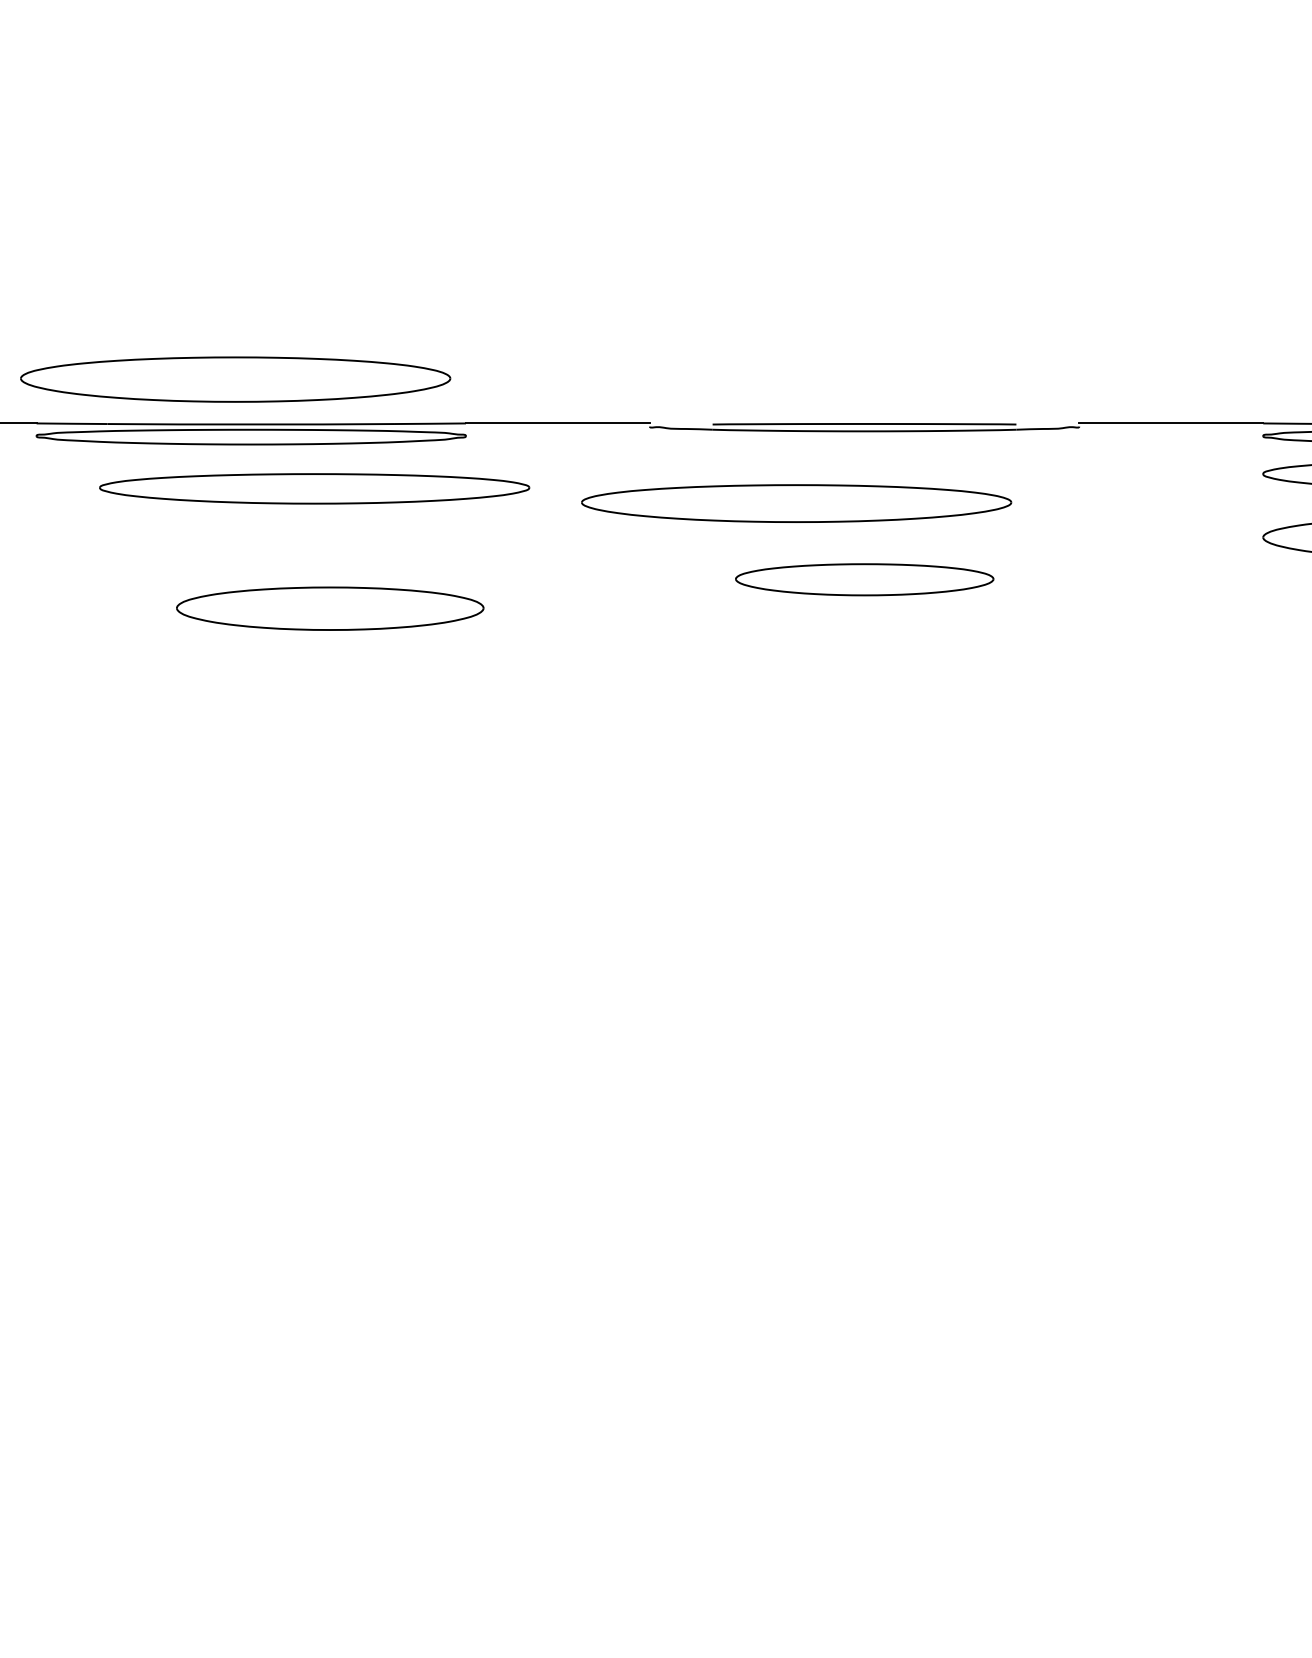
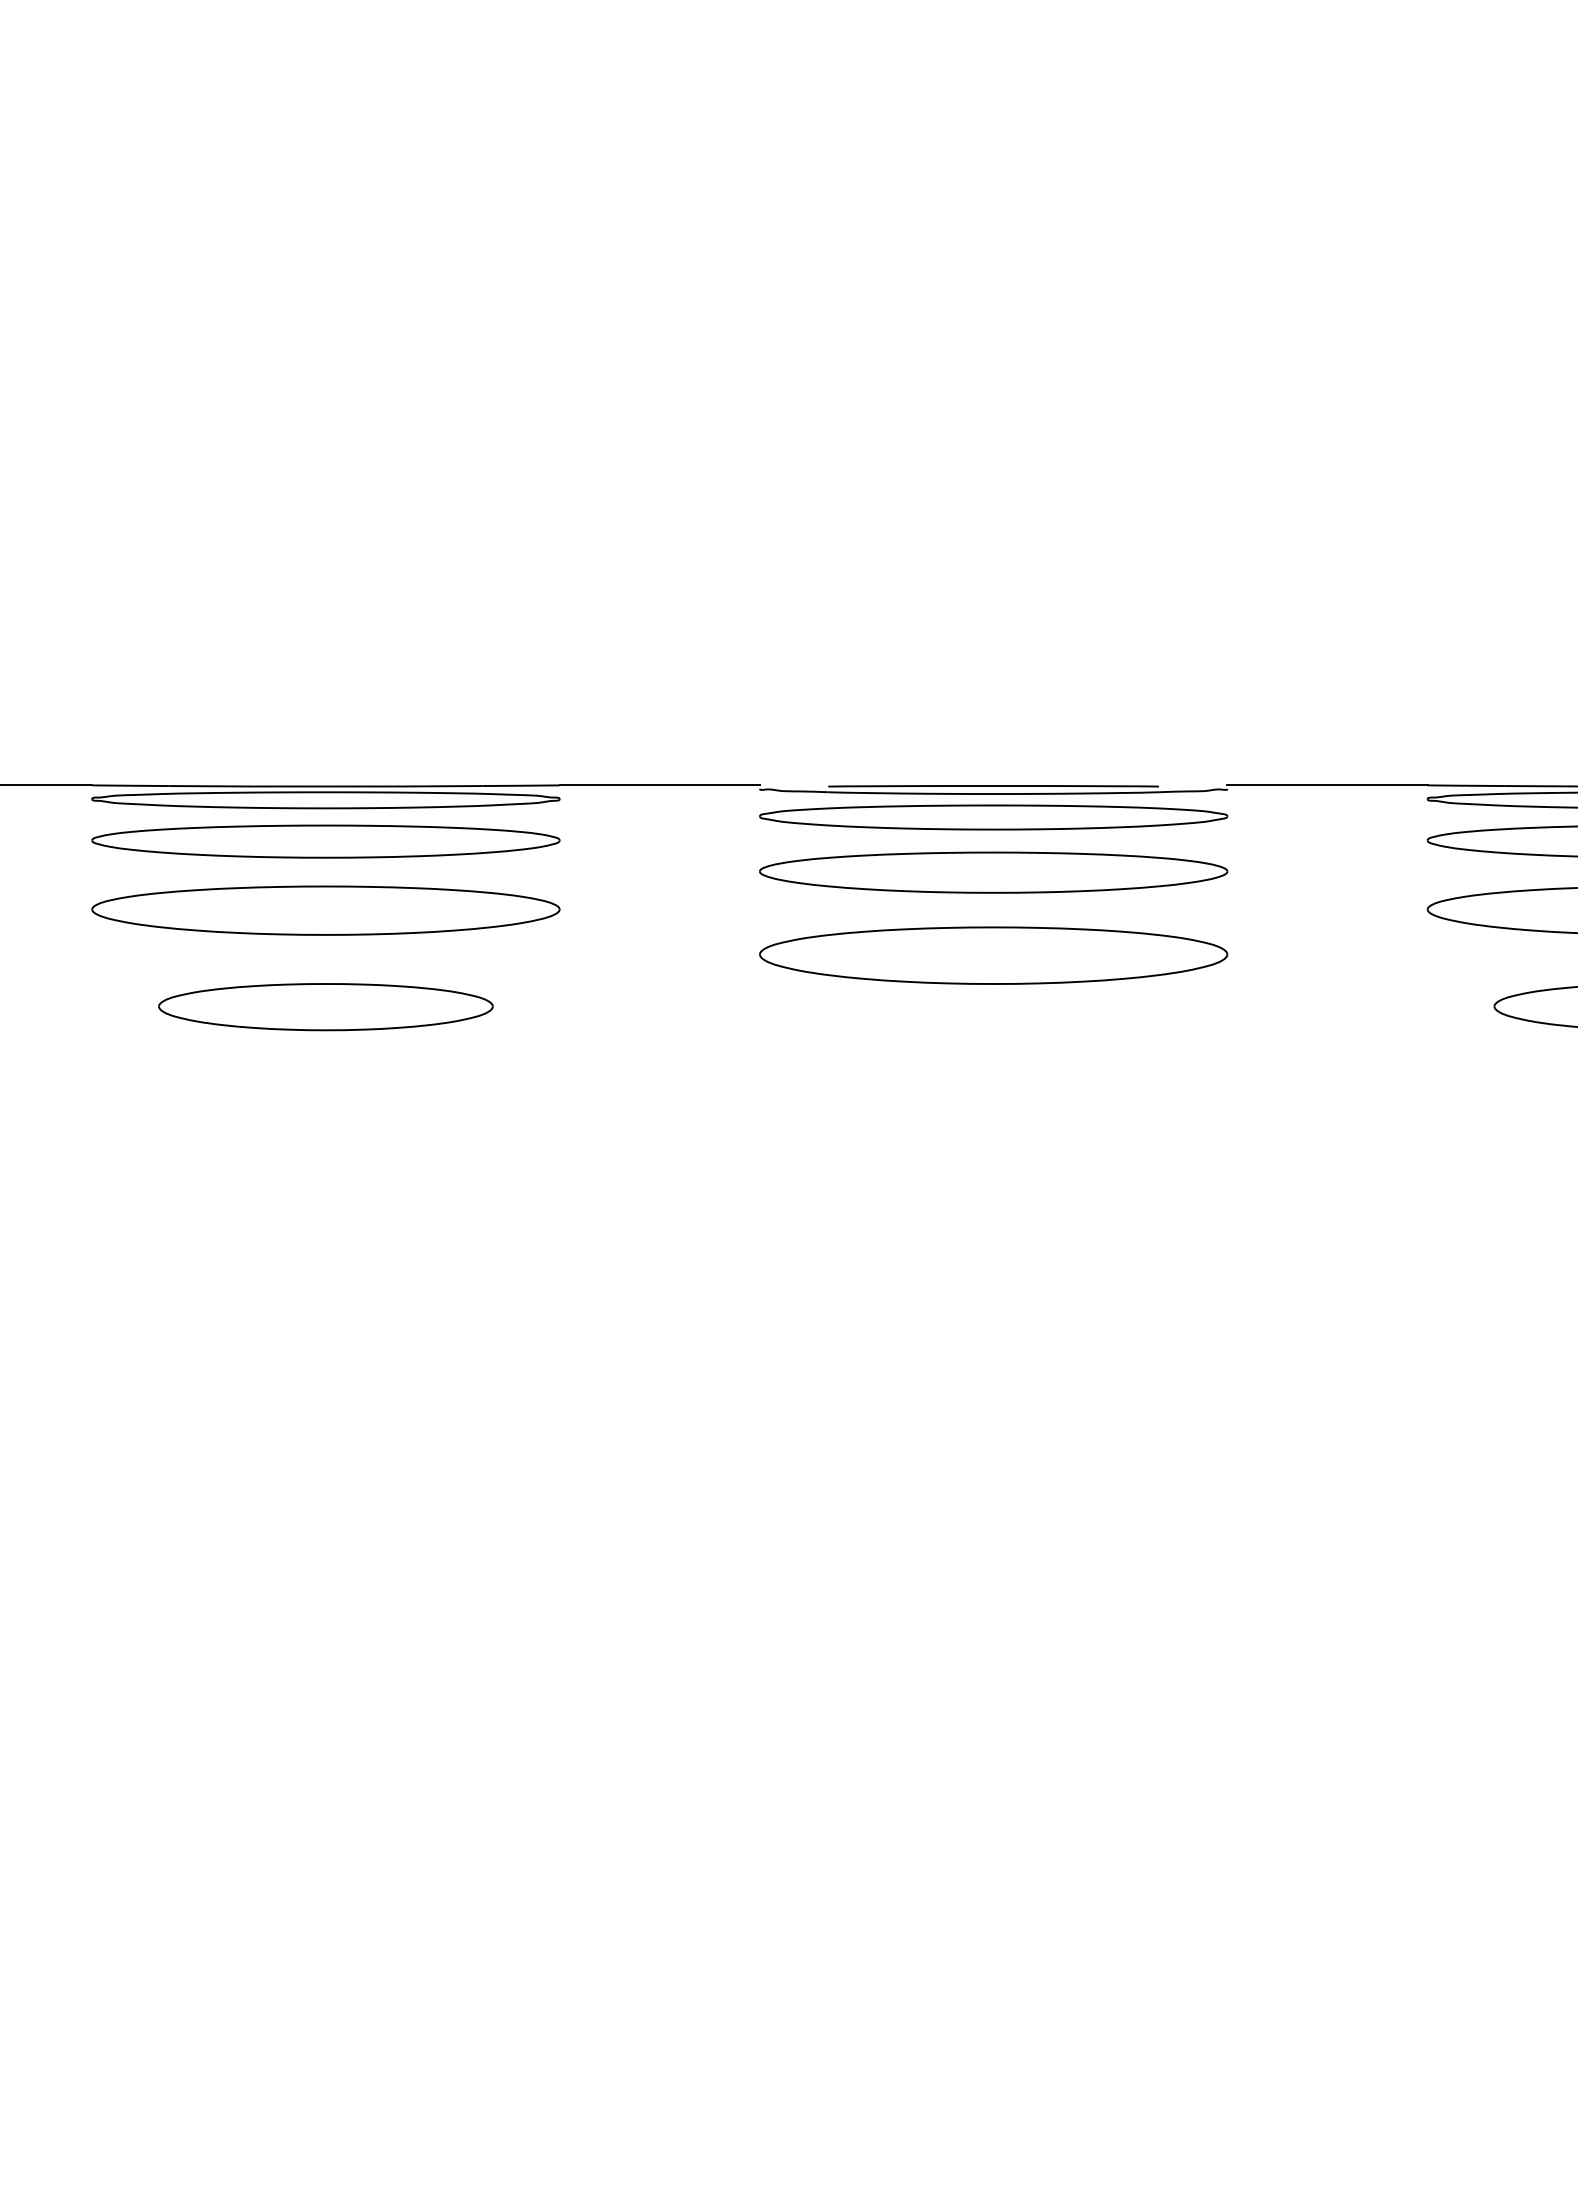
part: (235, 379) -> (325, 910), moved
part: (864, 452) -> (993, 817), added
part: (314, 488) -> (325, 841), moved
part: (796, 503) -> (993, 872), moved
part: (864, 579) -> (993, 955), size x1.67
part: (329, 609) -> (325, 1007), moved

